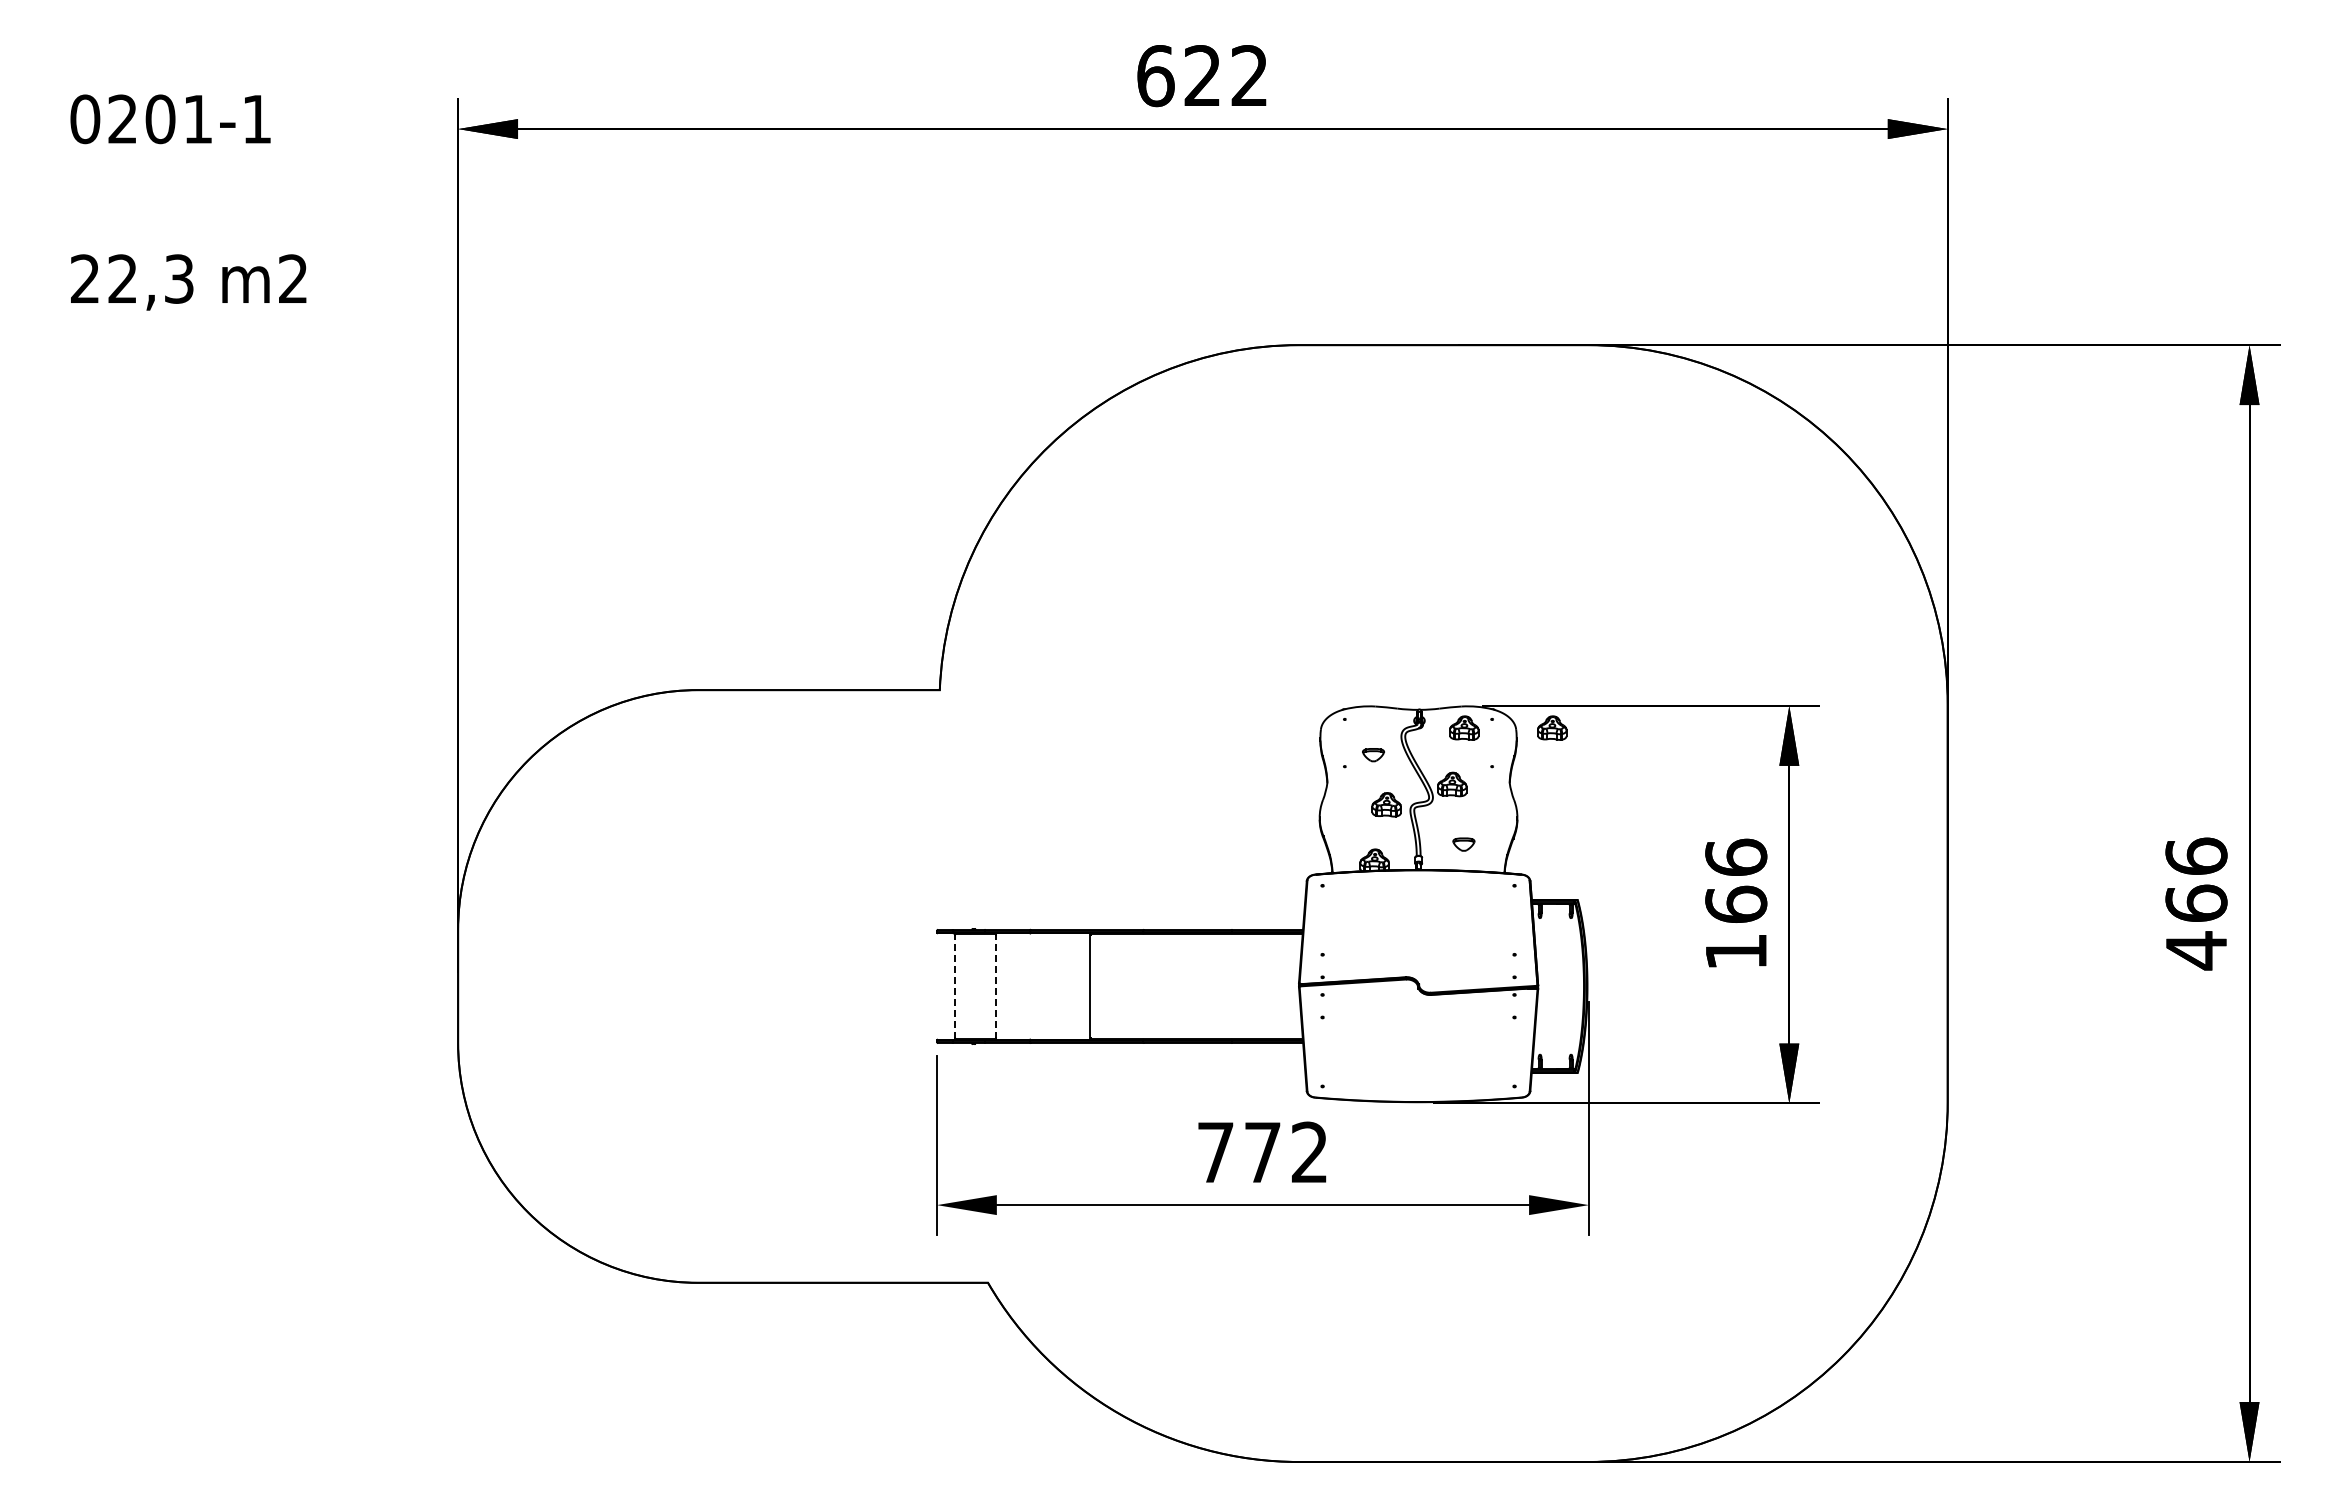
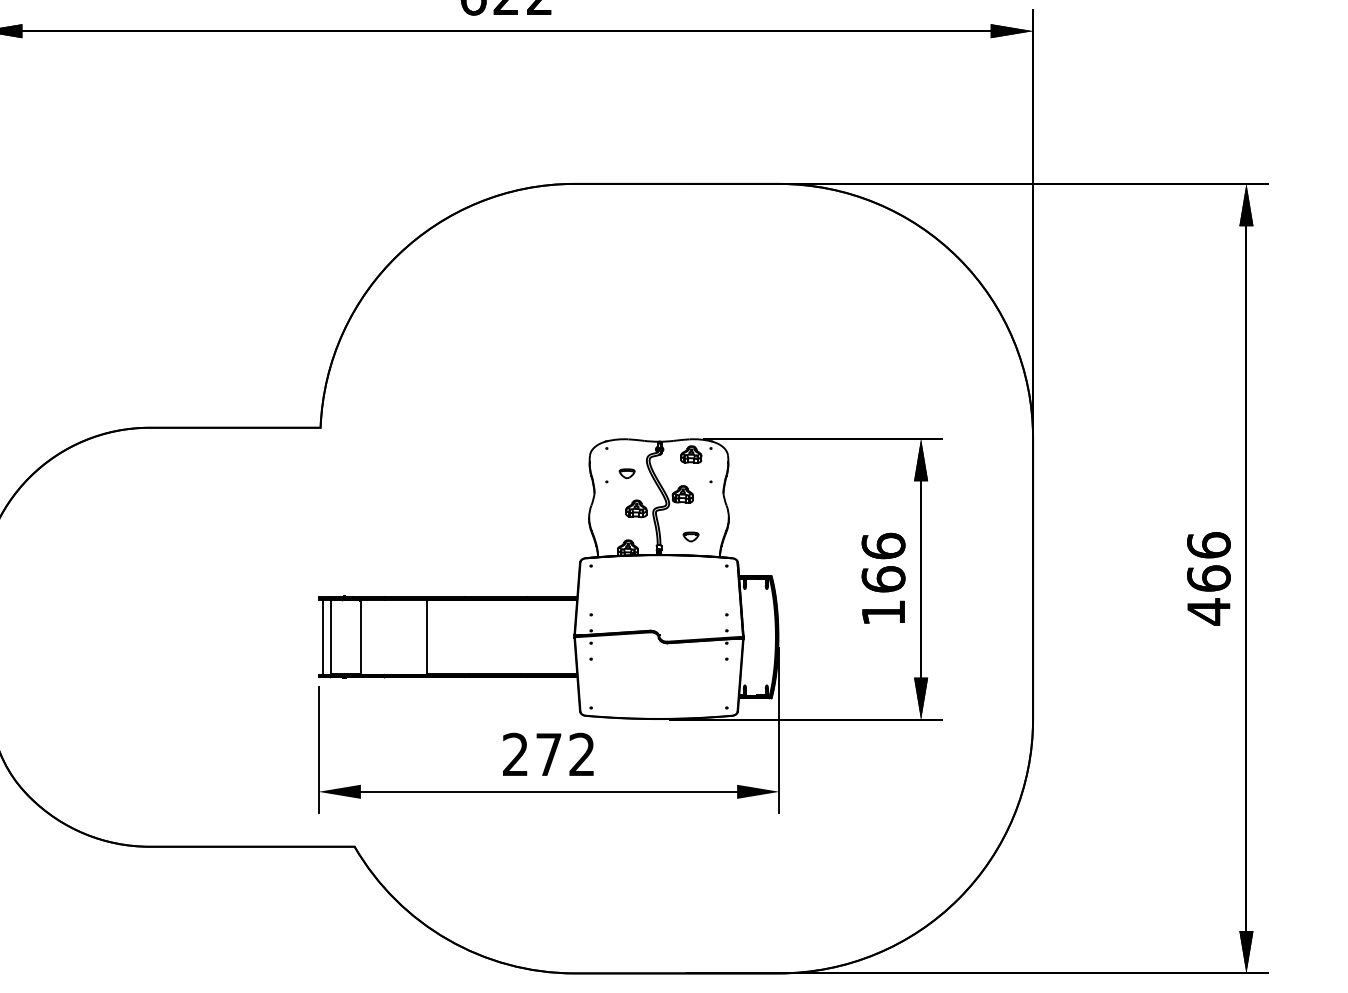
part: (1552, 727) -> (753, 454), removed
line: (943, 986) -> (323, 637), added
line: (954, 986) -> (330, 637), dashed -> solid
line: (996, 986) -> (360, 637), dashed -> solid
text: (1215, 1151) -> (515, 753), 772 -> 272

